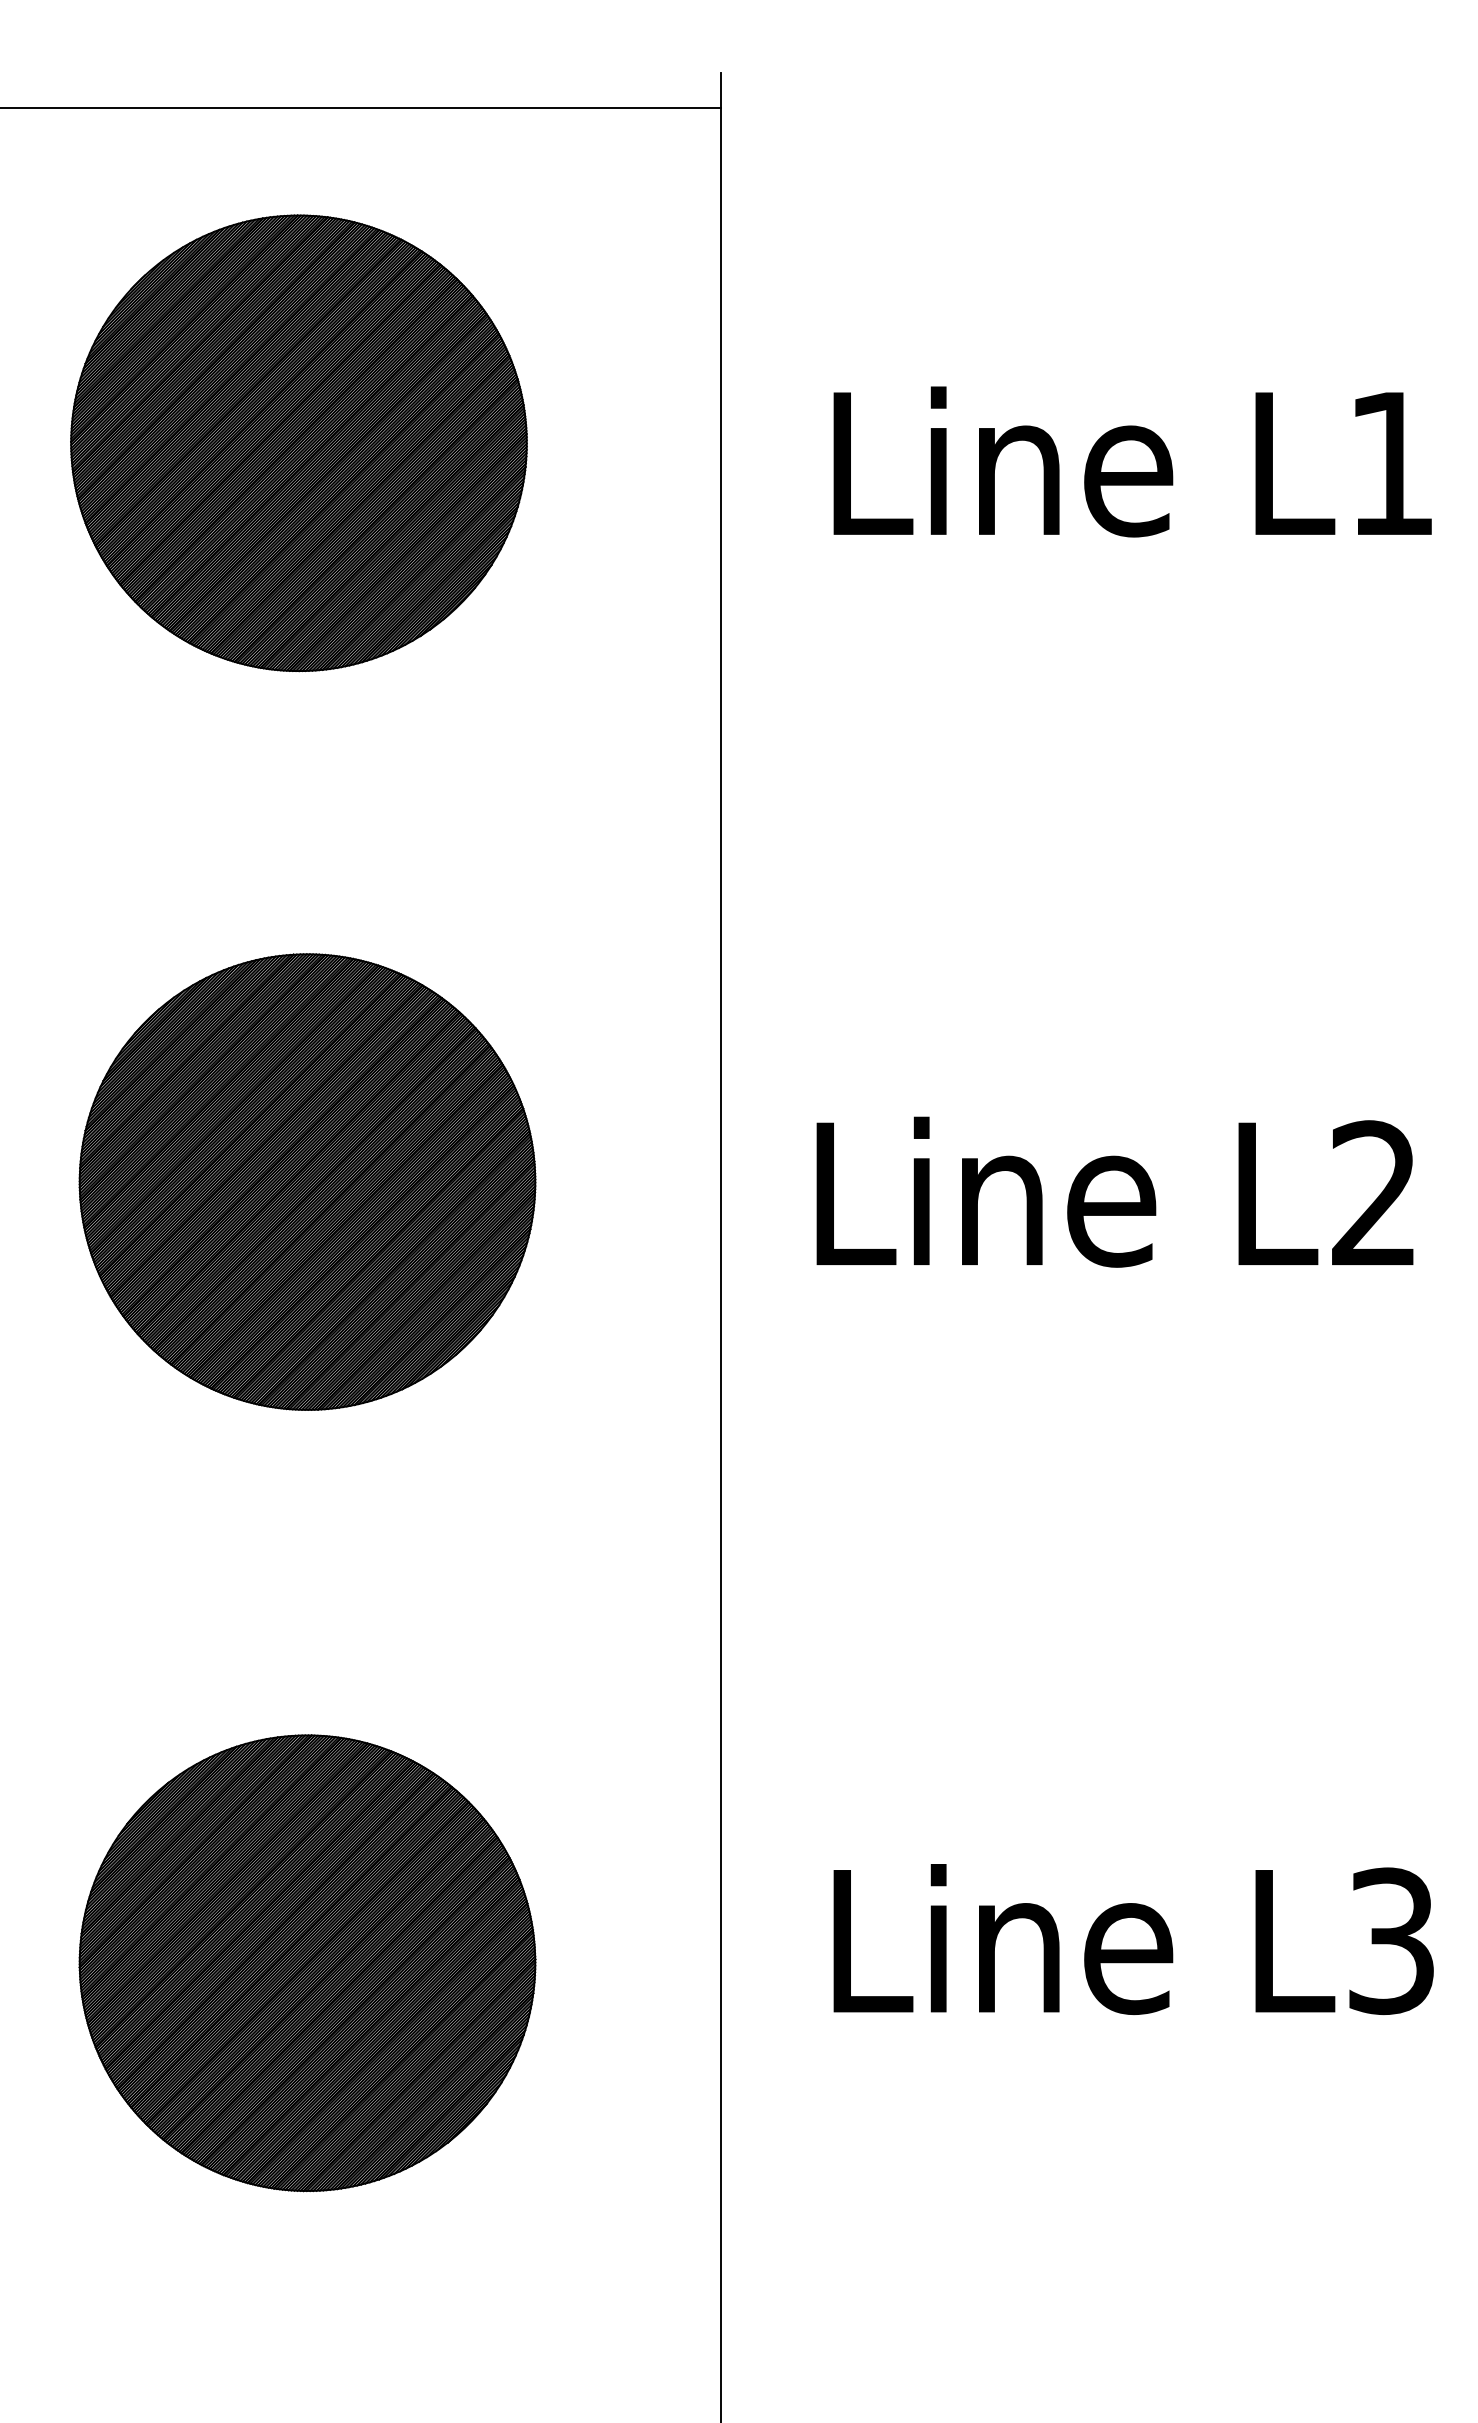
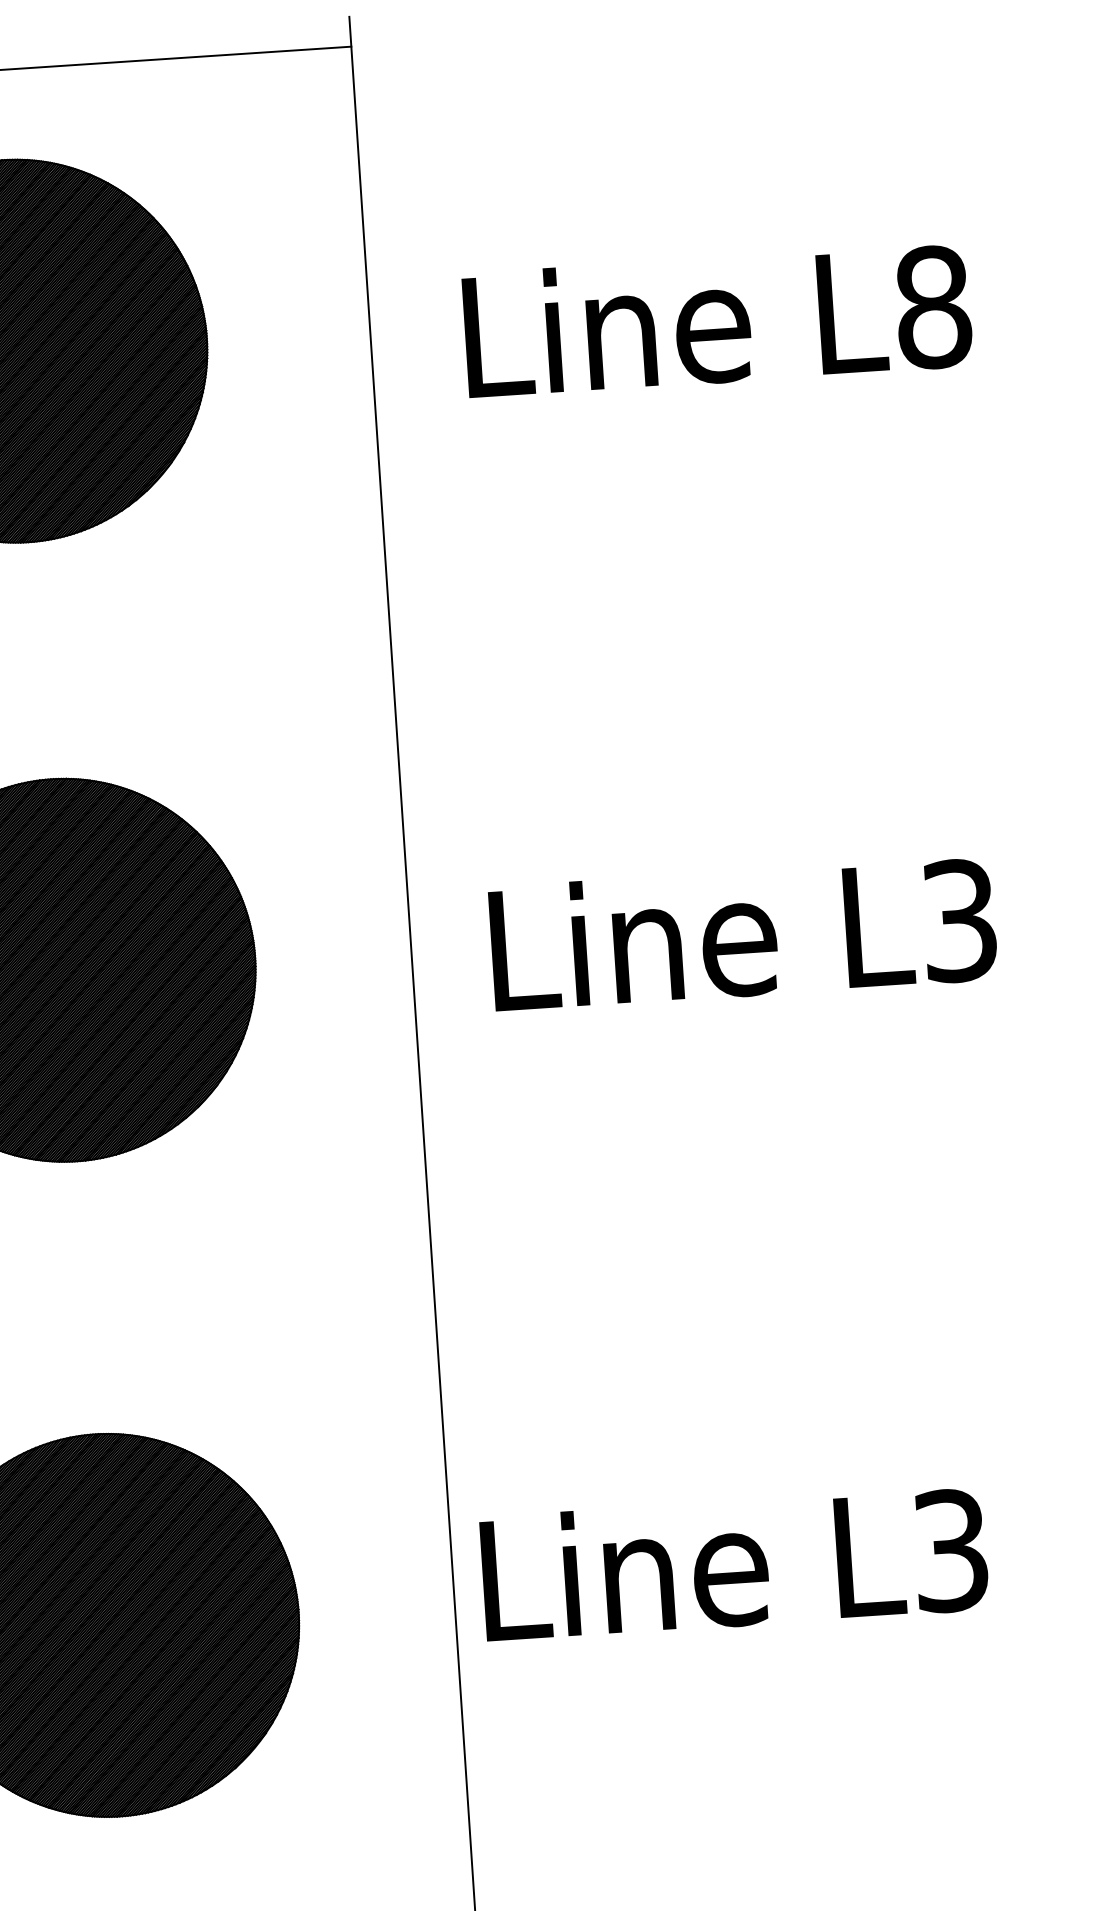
text: (1391, 463) -> (933, 307), L1 -> L8
text: (1374, 1193) -> (959, 920), L2 -> L3
text: (1133, 1939) -> (734, 1563), moved

